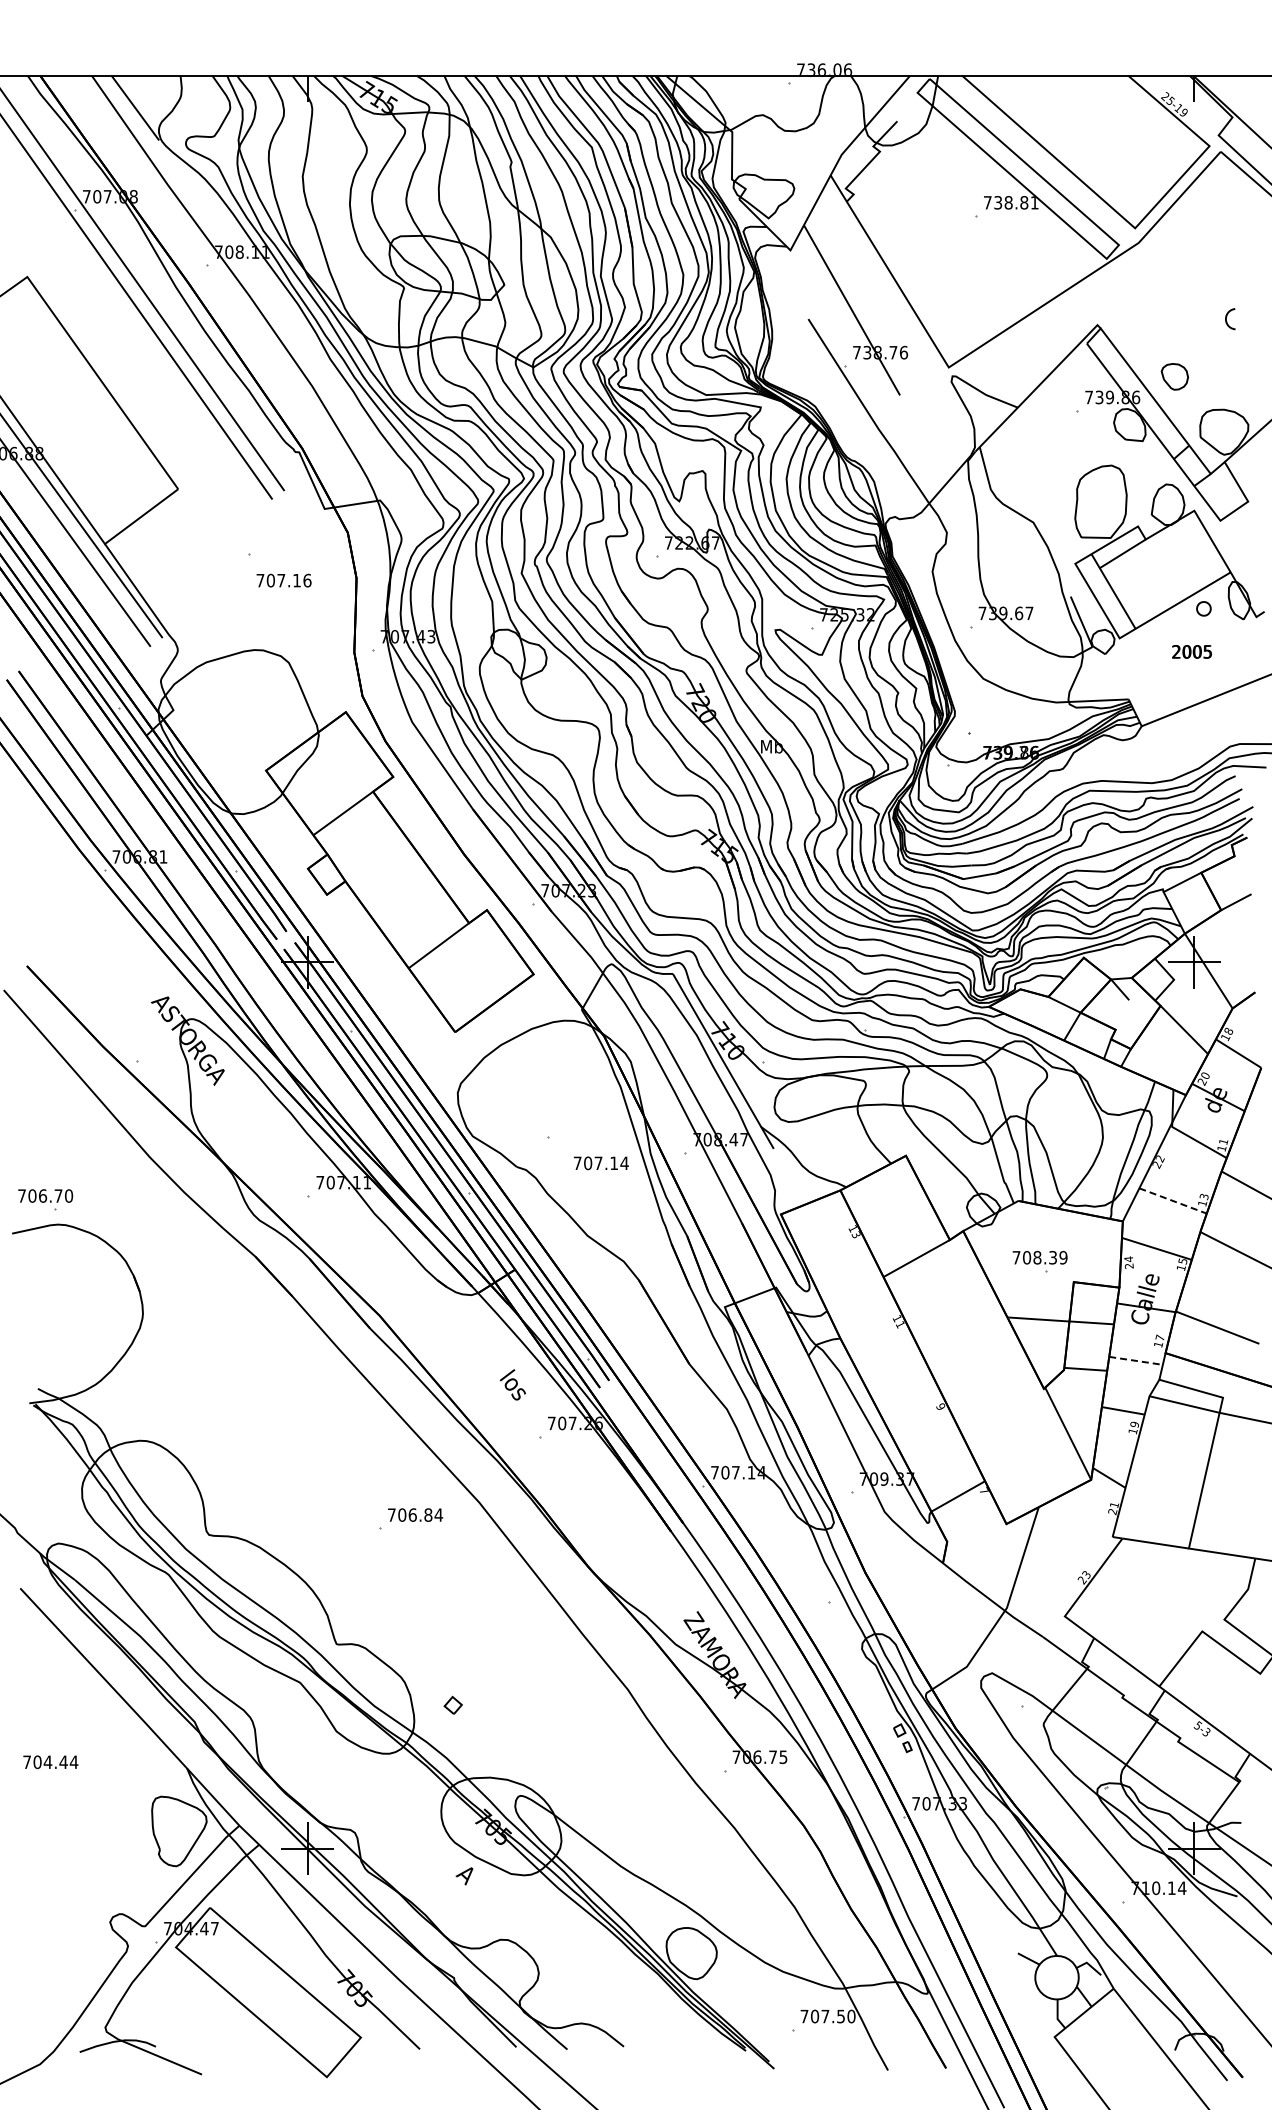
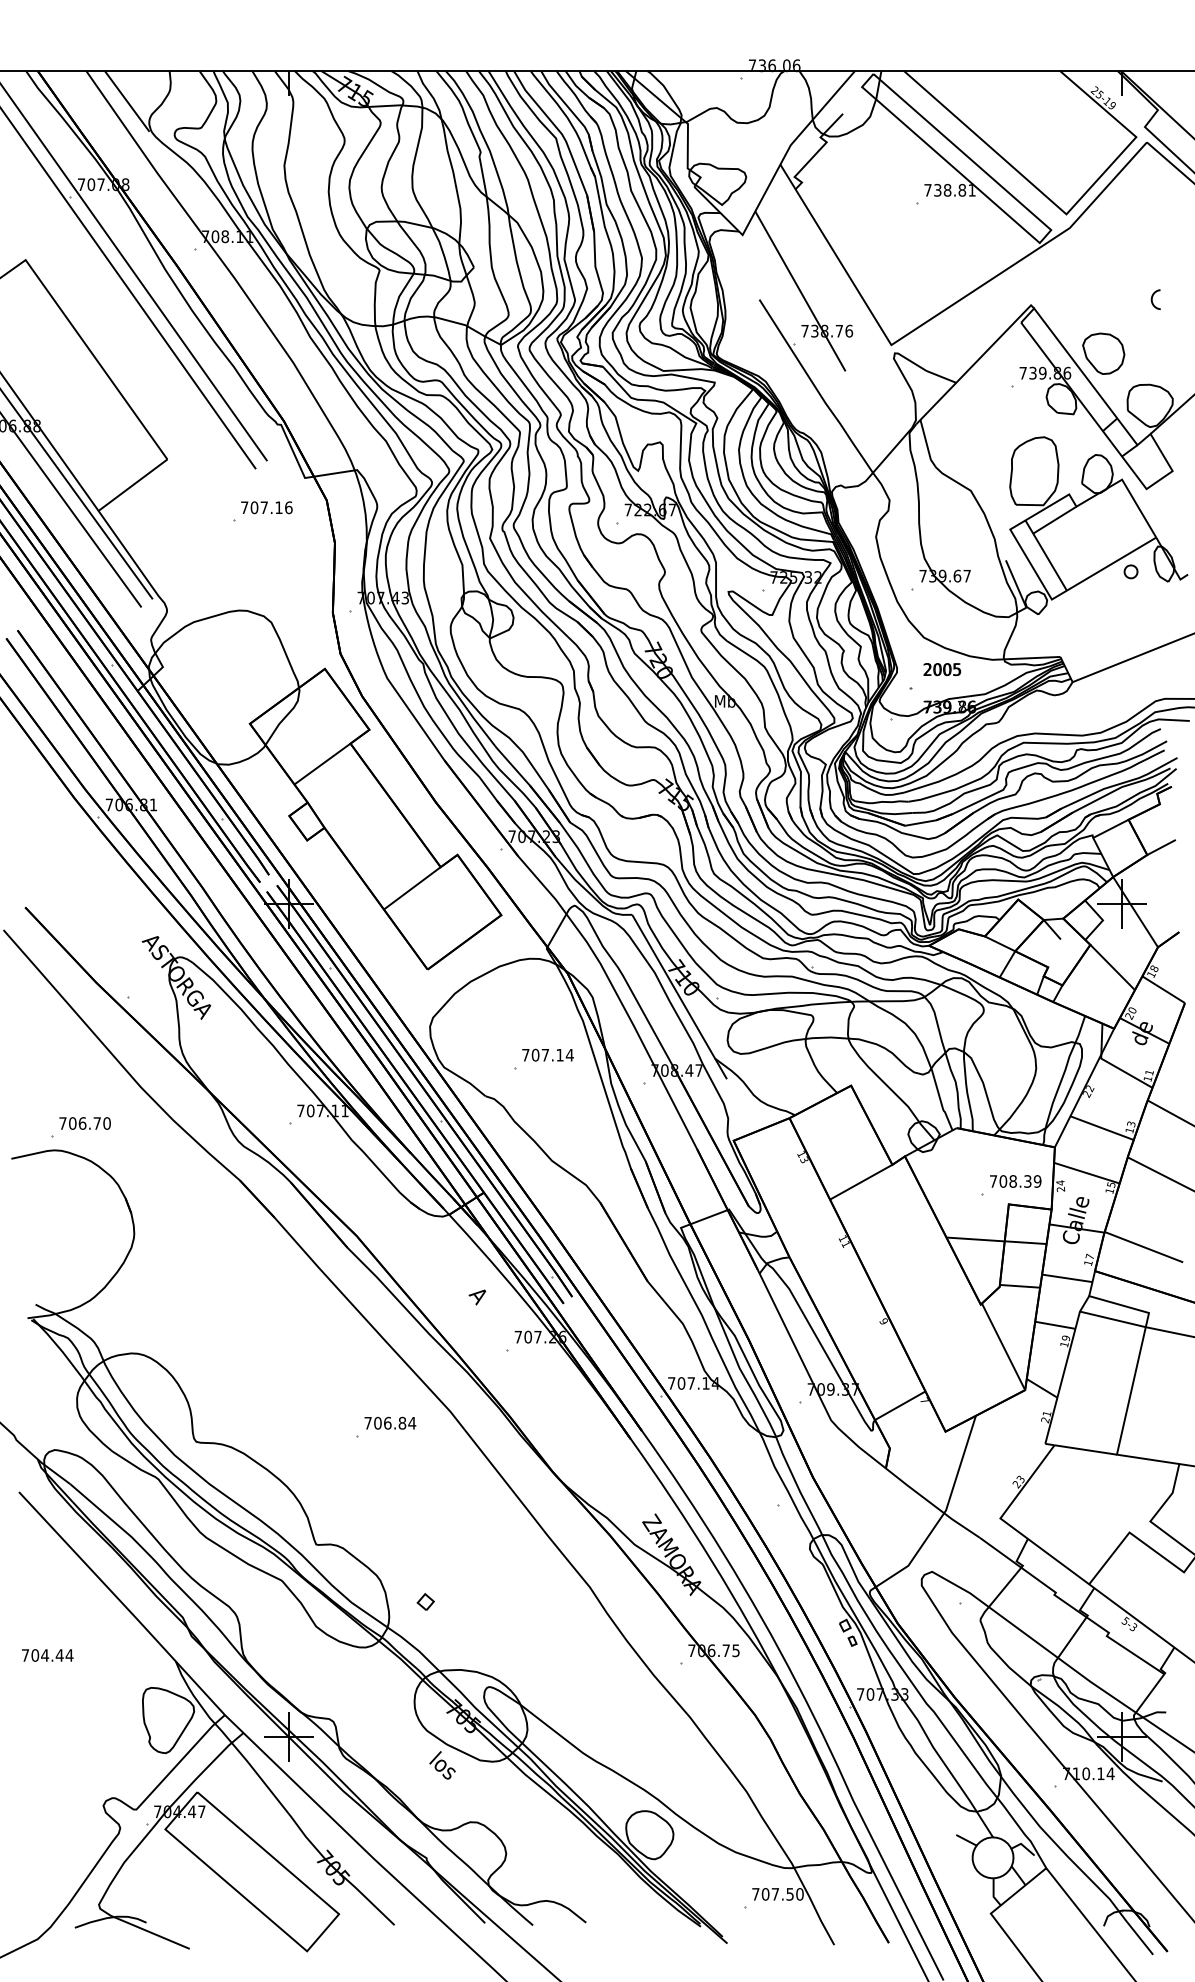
part: (1174, 376) -> (1103, 353), size x1.67
text: (283, 580) -> (266, 507), moved
text: (1191, 651) -> (941, 669), moved
text: (600, 1163) -> (547, 1055), moved
text: (45, 1195) -> (85, 1122), moved
line: (1173, 1201) -> (1102, 1128), dashed -> solid
text: (1039, 1257) -> (1015, 1181), moved
line: (1136, 1360) -> (1067, 1278), dashed -> solid
text: (511, 1384) -> (480, 1300), los -> A
text: (470, 1879) -> (442, 1765), A -> los

